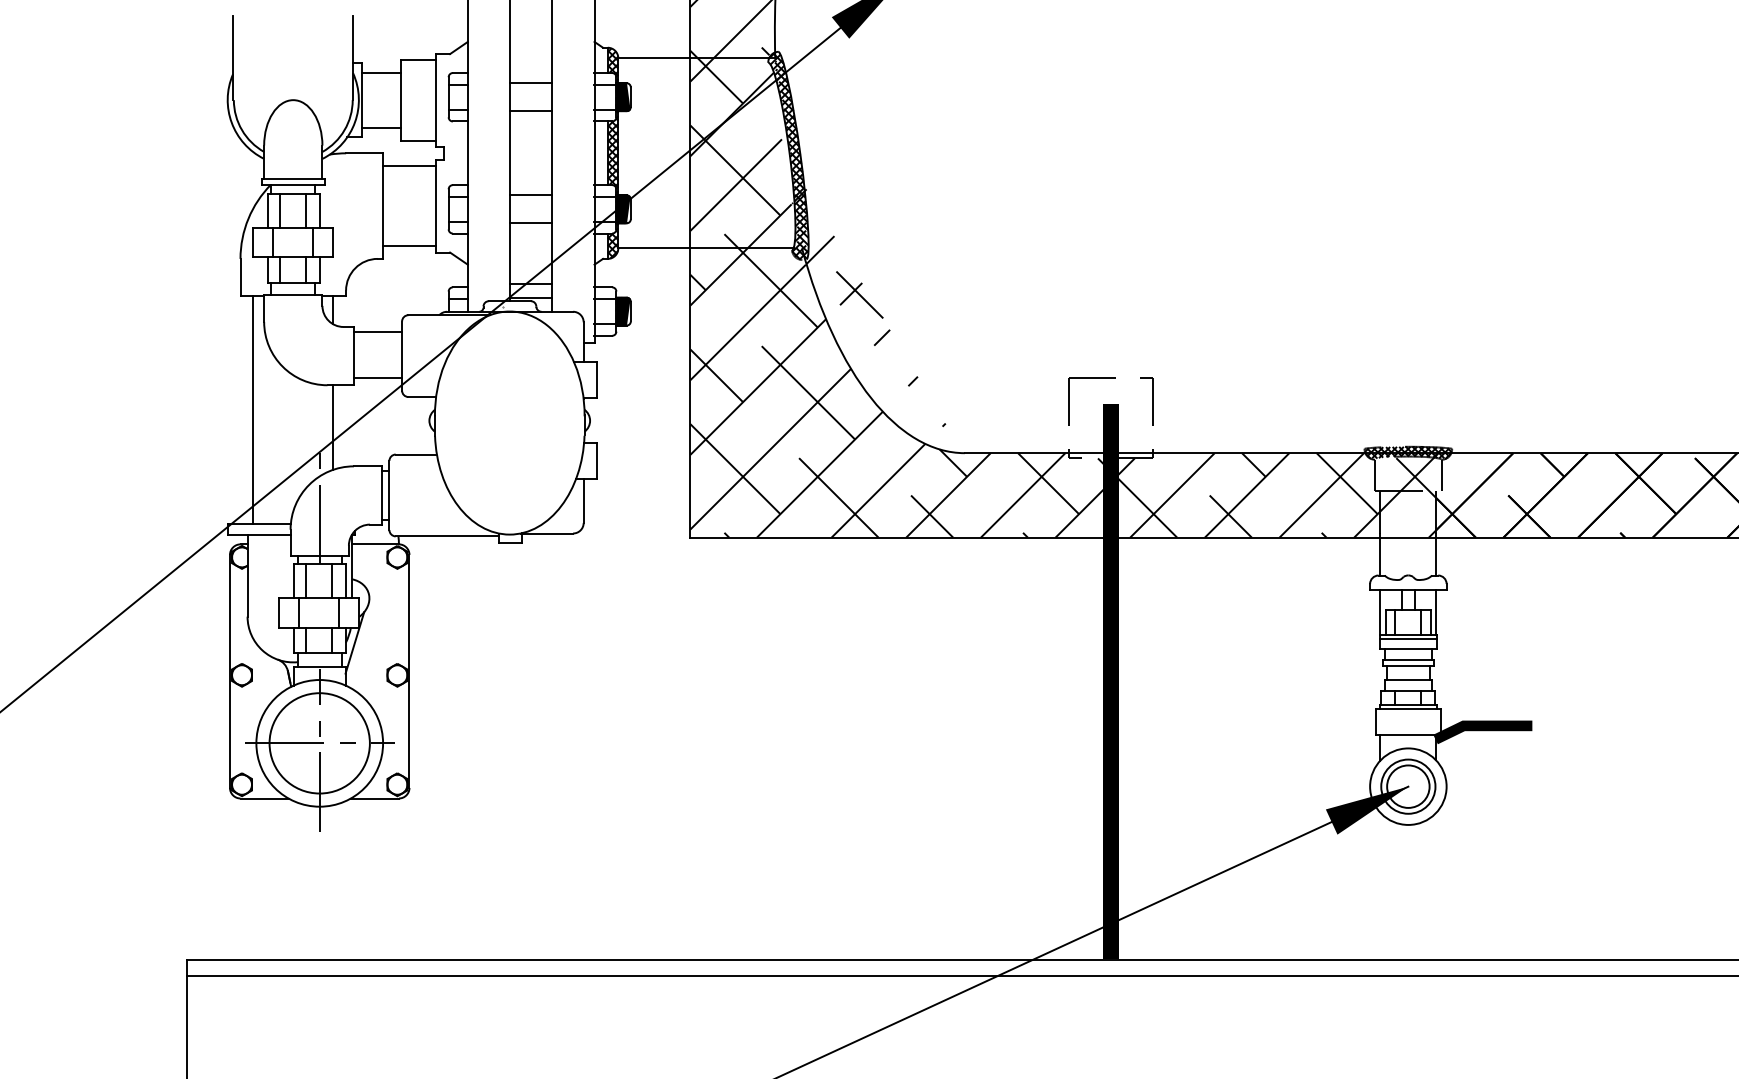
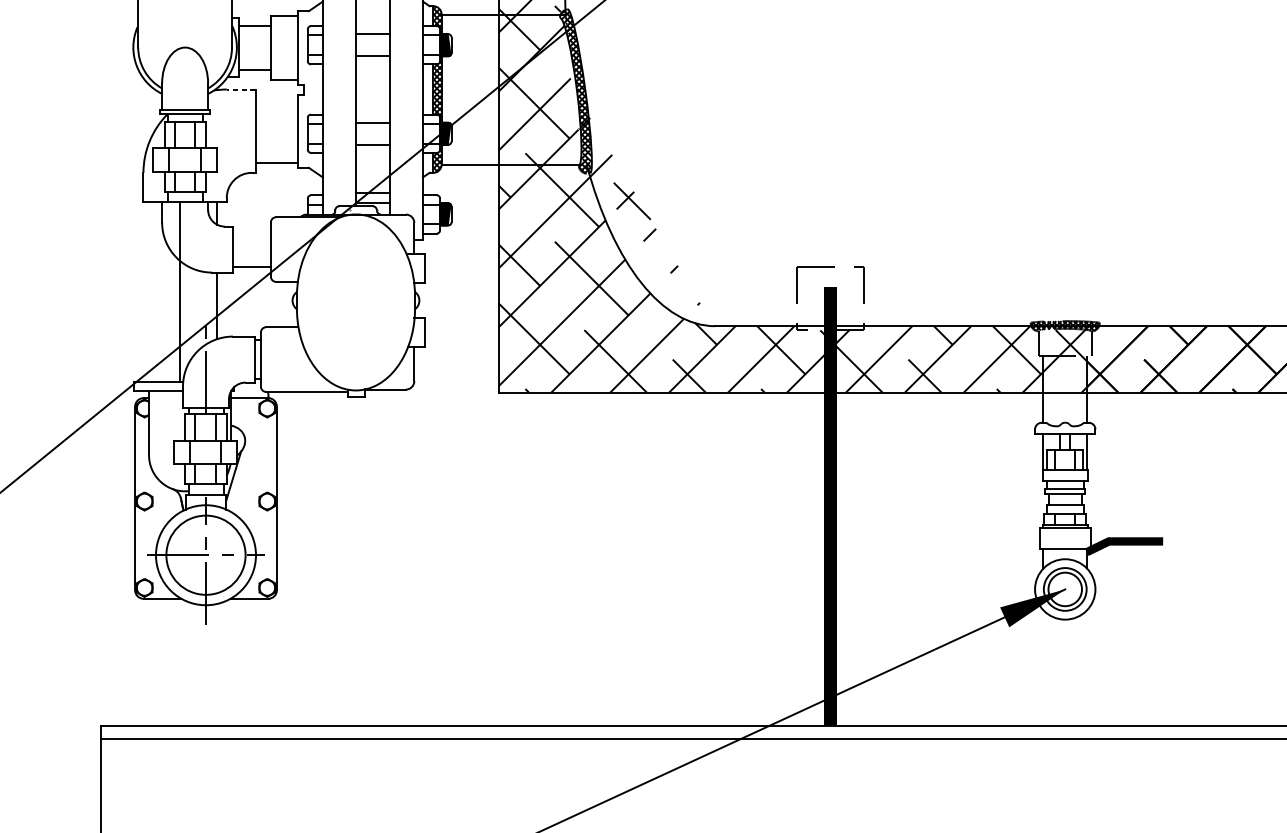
line: (364, 153) -> (241, 89), solid -> dashed
line: (409, 166) -> (276, 99), removed
line: (377, 331) -> (251, 230), removed
line: (253, 409) -> (180, 291), moved
line: (1408, 638) -> (1065, 472), removed

